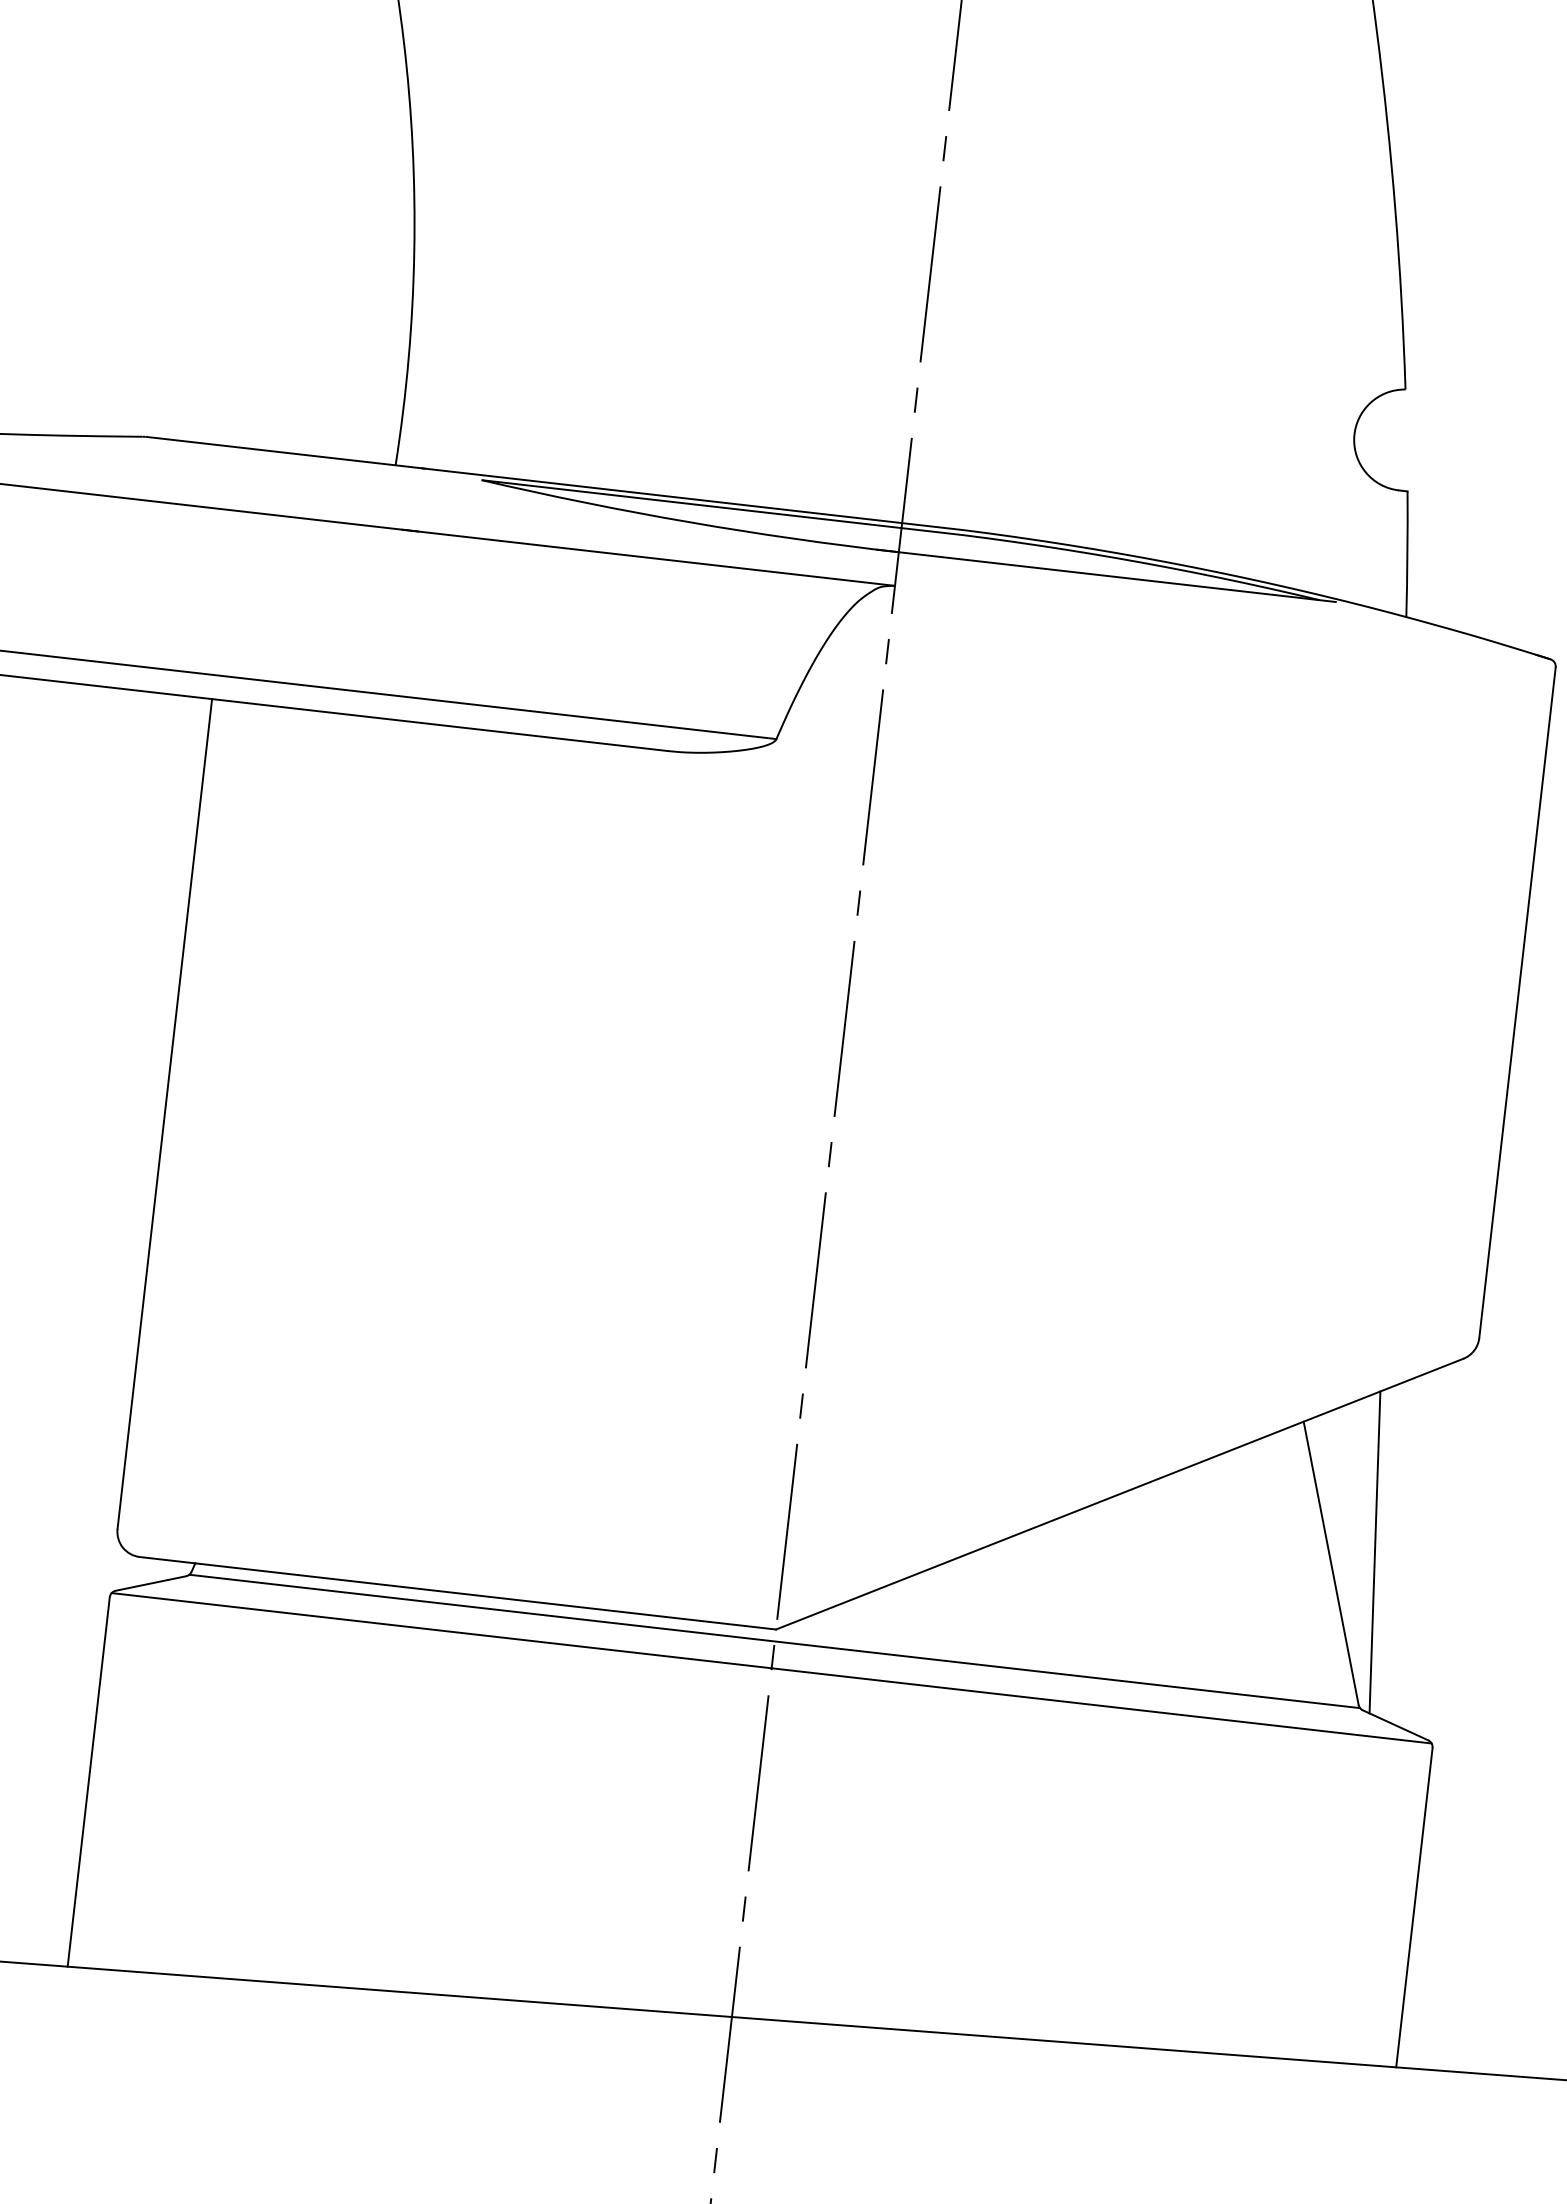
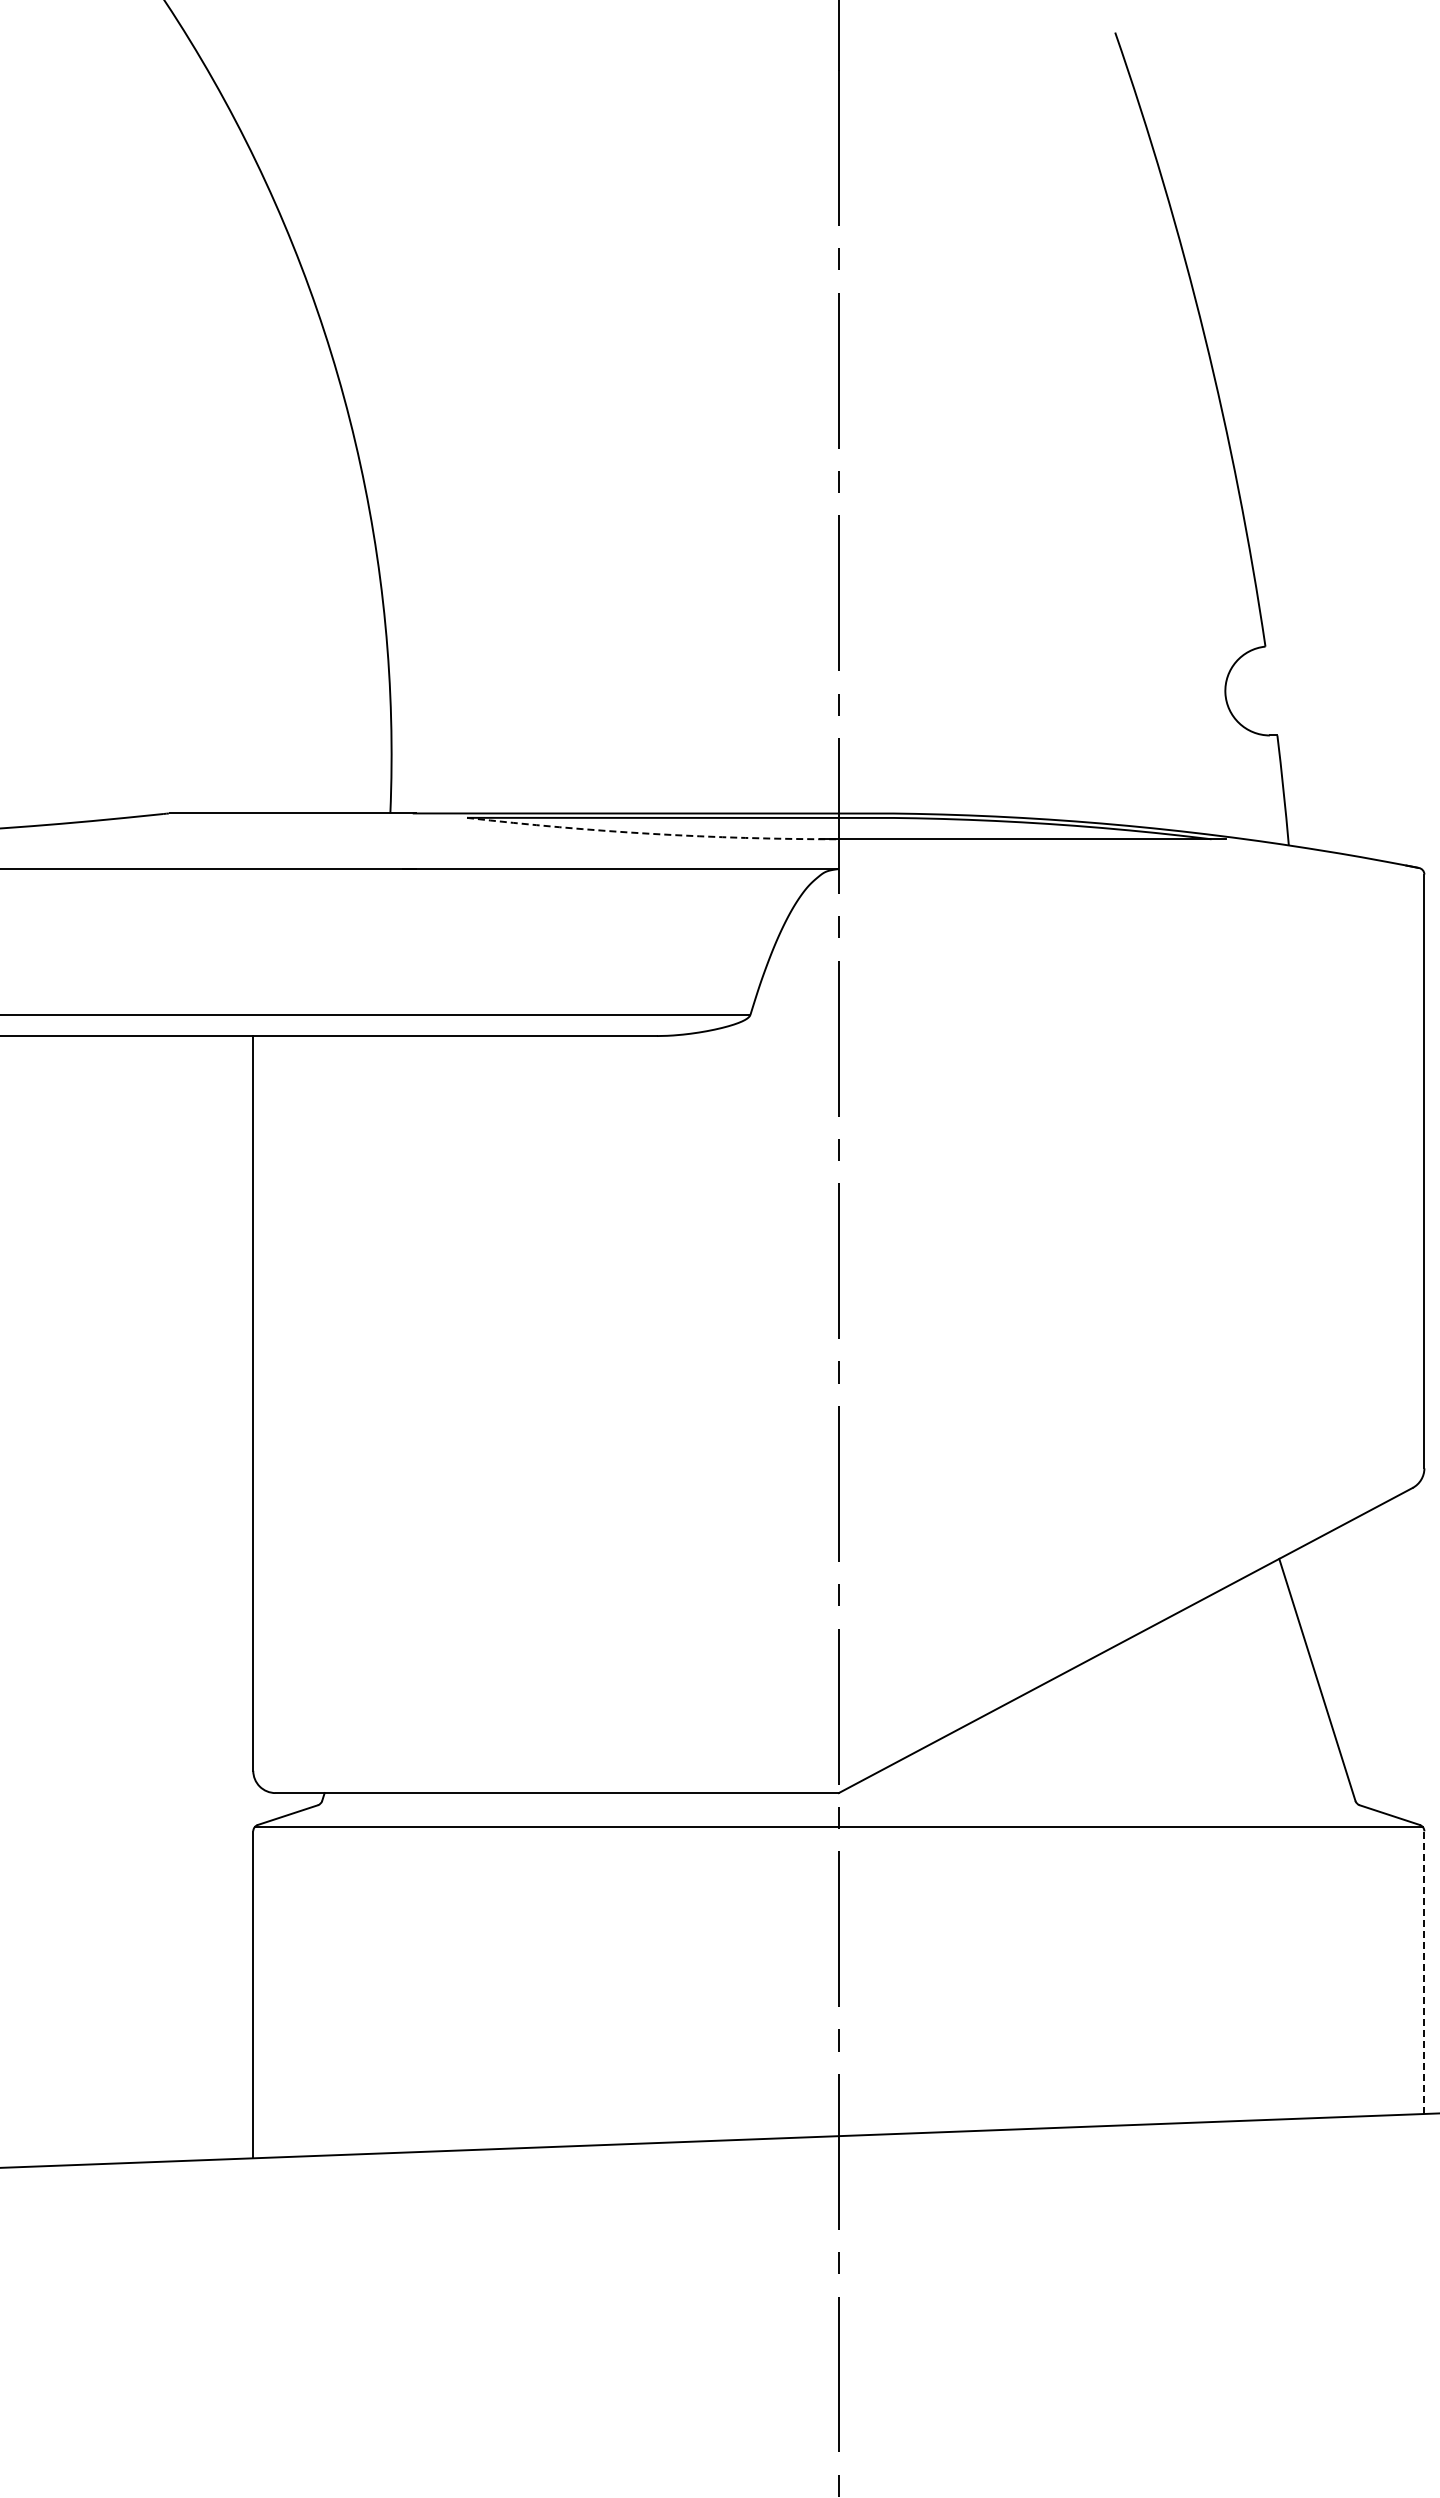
arc: (689, 521) -> (652, 833), solid -> dashed
line: (1374, 1551) -> (1354, 1665), removed
line: (774, 1641) -> (838, 1803), removed
line: (1414, 1907) -> (1424, 1972), solid -> dashed

